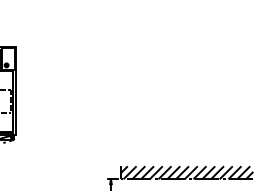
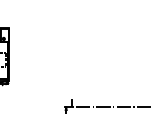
hatch: (186, 173) -> (111, 103), removed

